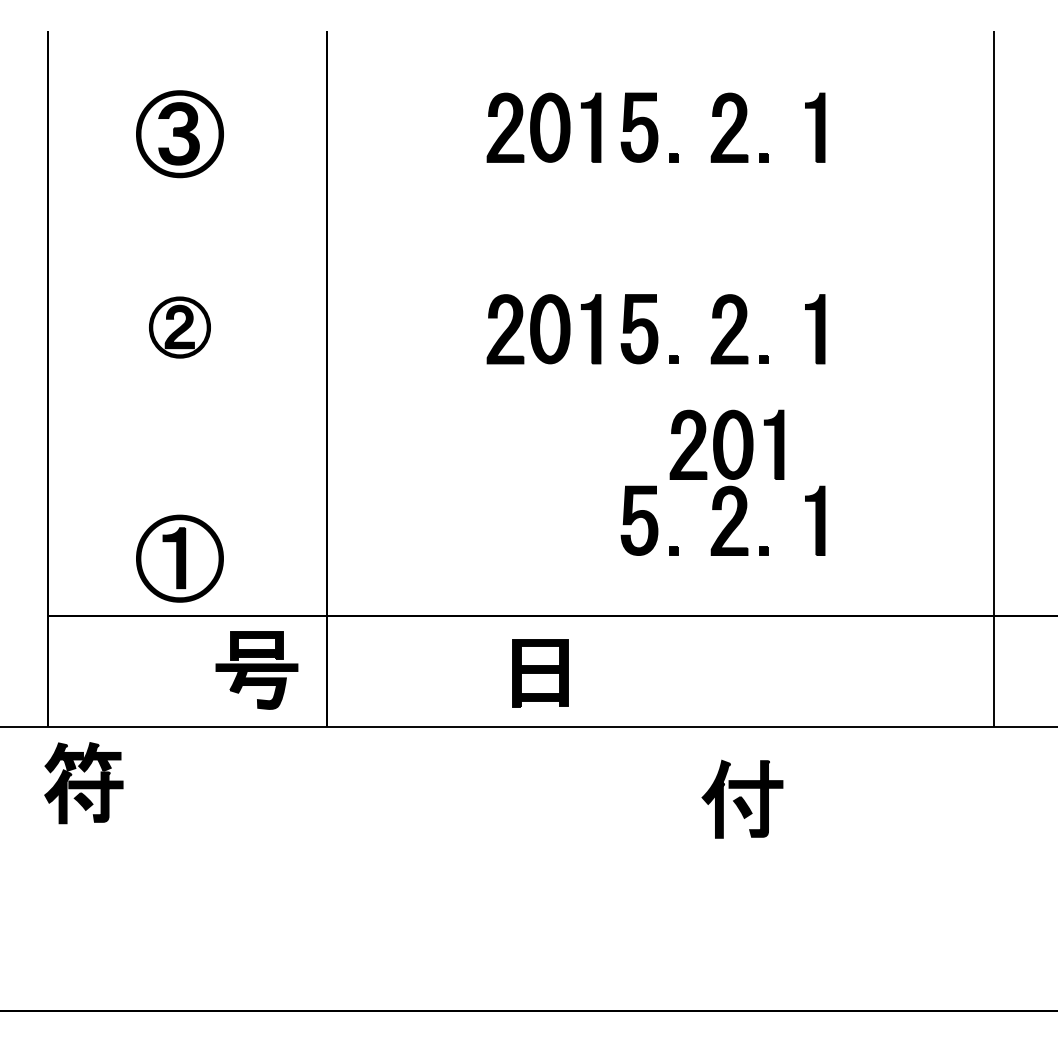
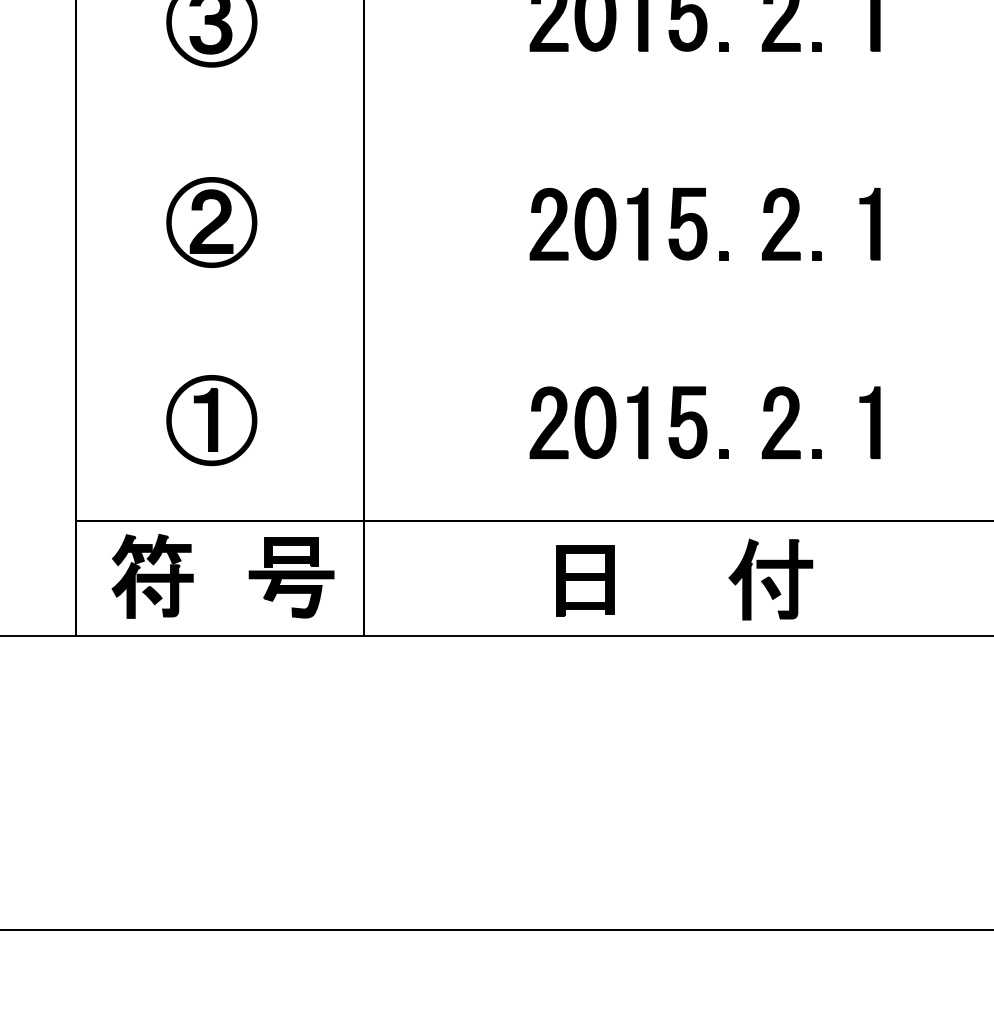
part: (179, 327) -> (211, 222), size x1.43
part: (726, 444) -> (588, 422), moved
part: (179, 558) -> (211, 420), moved
part: (83, 783) -> (152, 576), moved
part: (742, 798) -> (770, 578), moved

